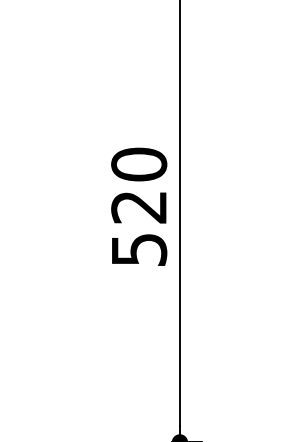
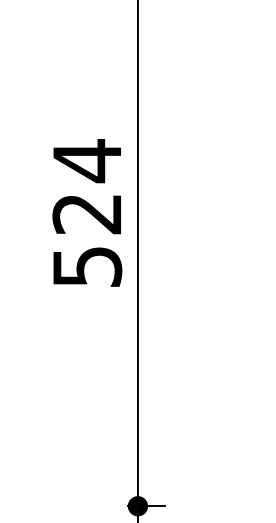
text: (139, 164) -> (87, 160), 520 -> 524

